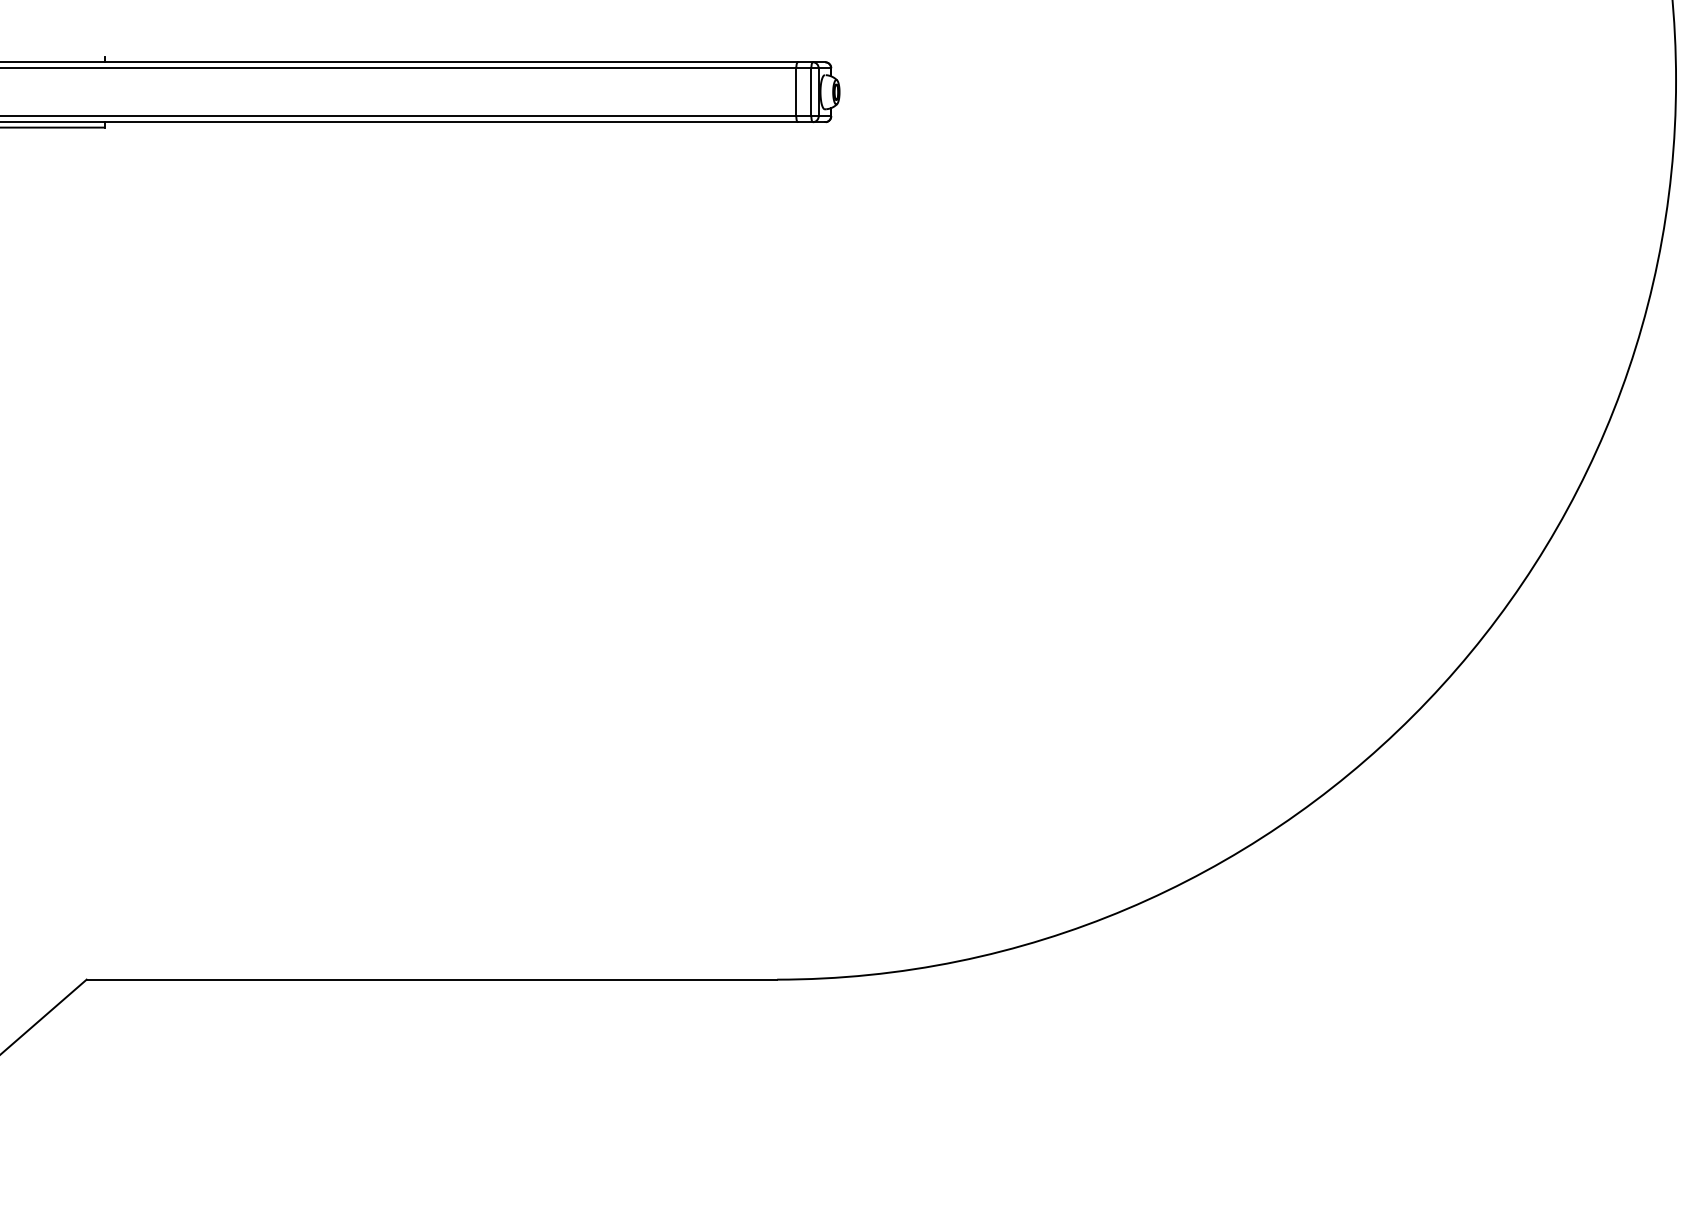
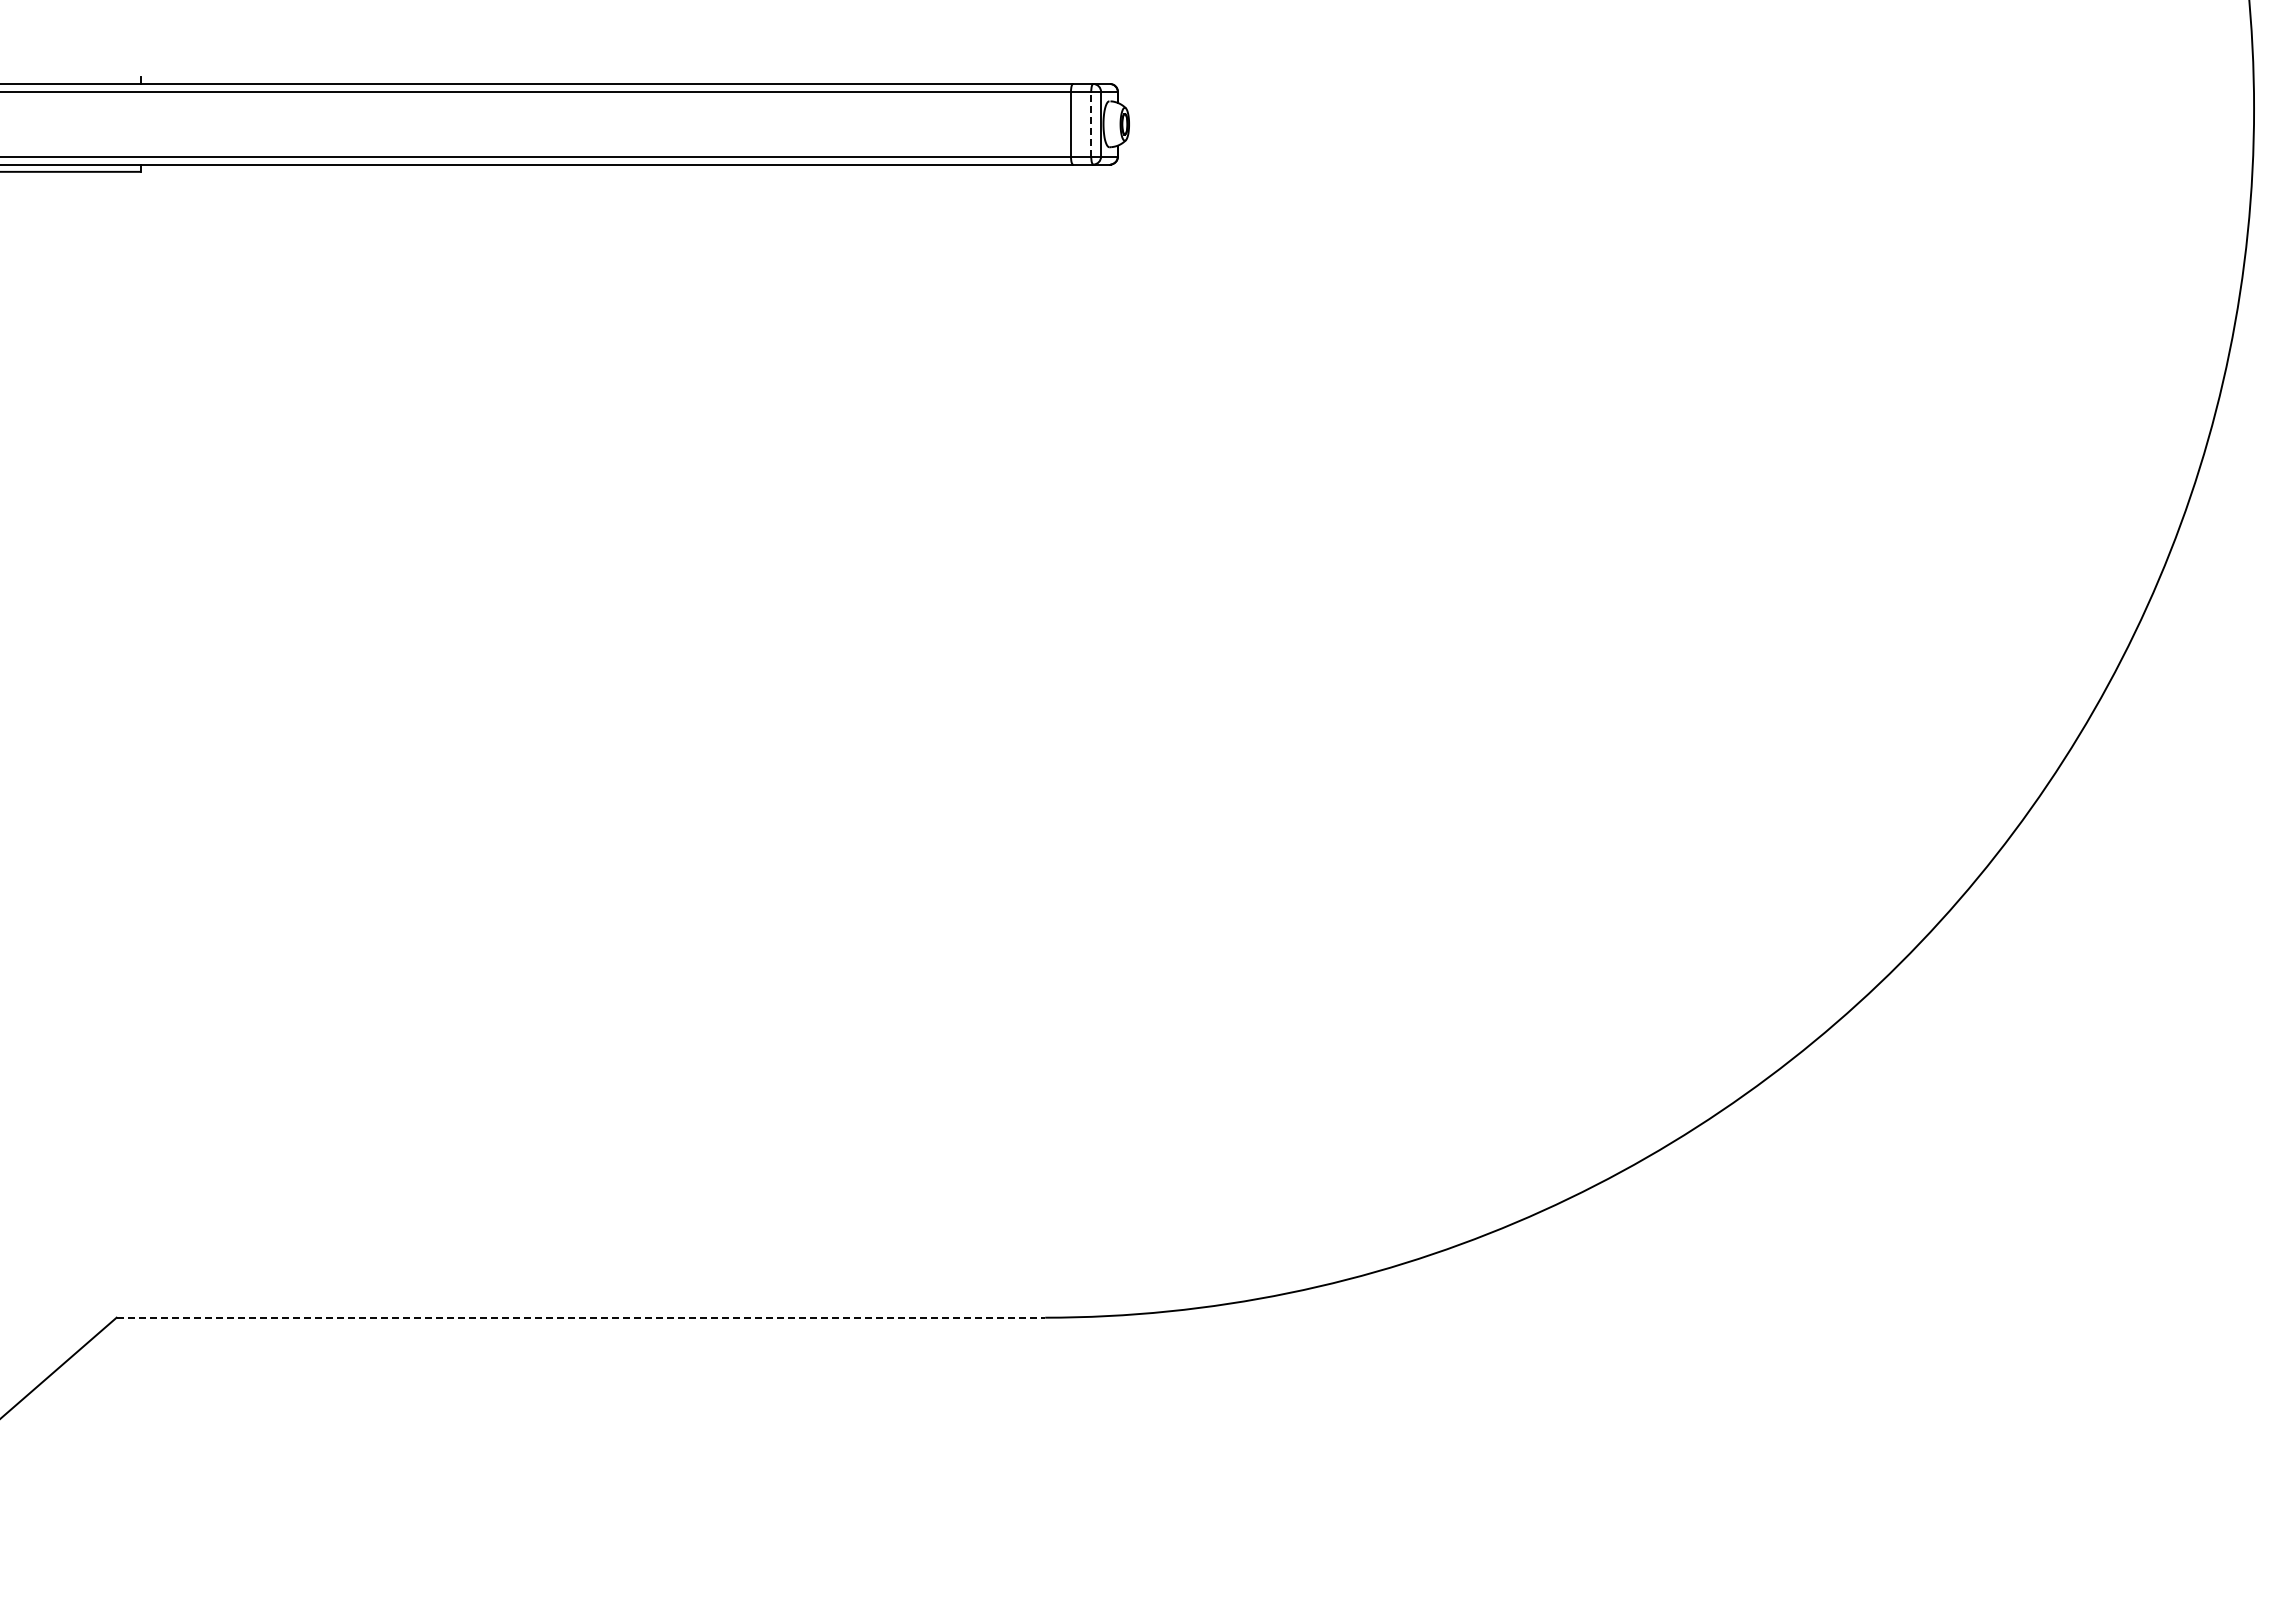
line: (811, 91) -> (1091, 123), solid -> dashed
line: (432, 979) -> (581, 1317), solid -> dashed

